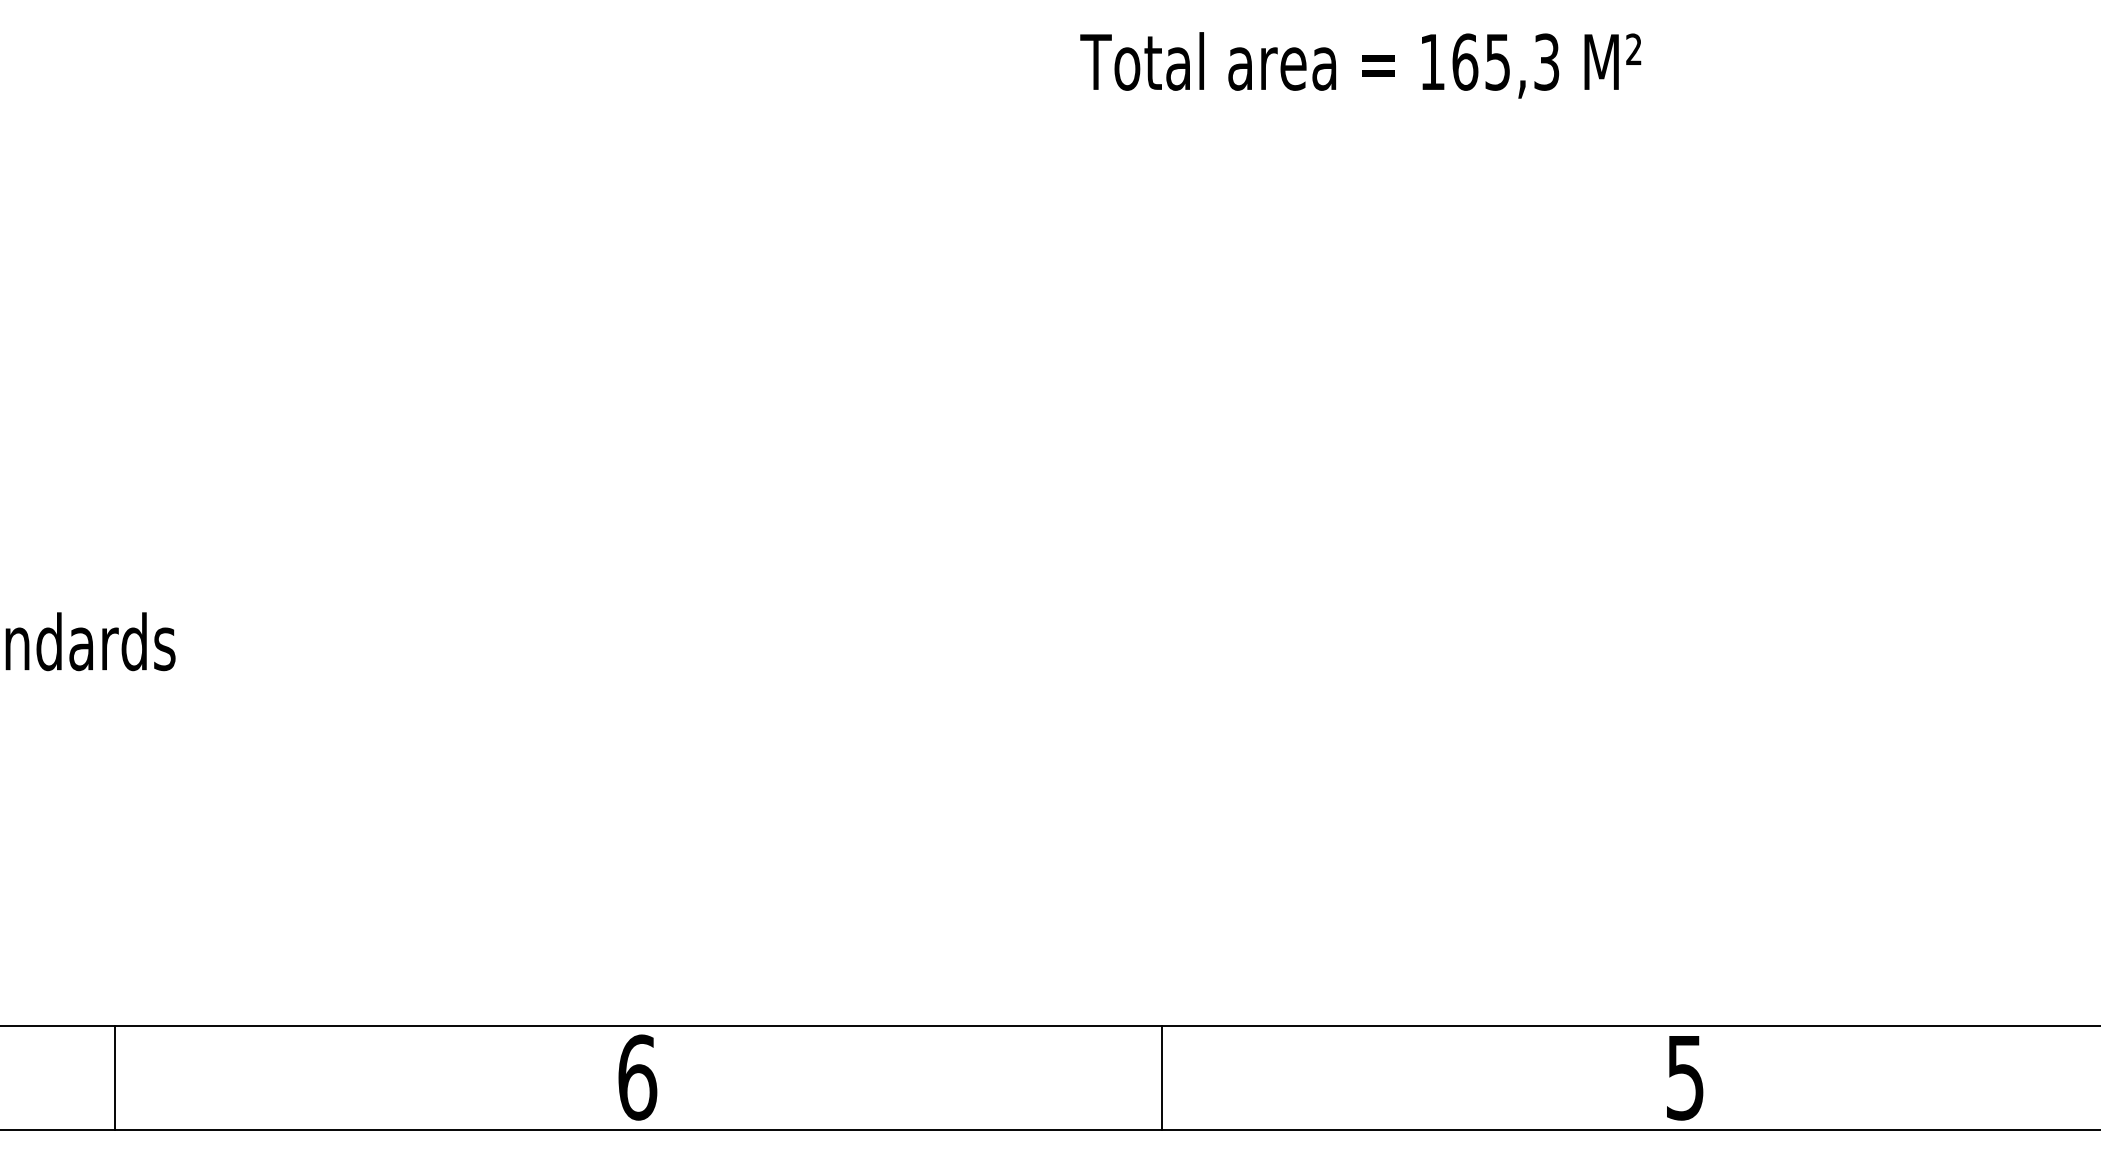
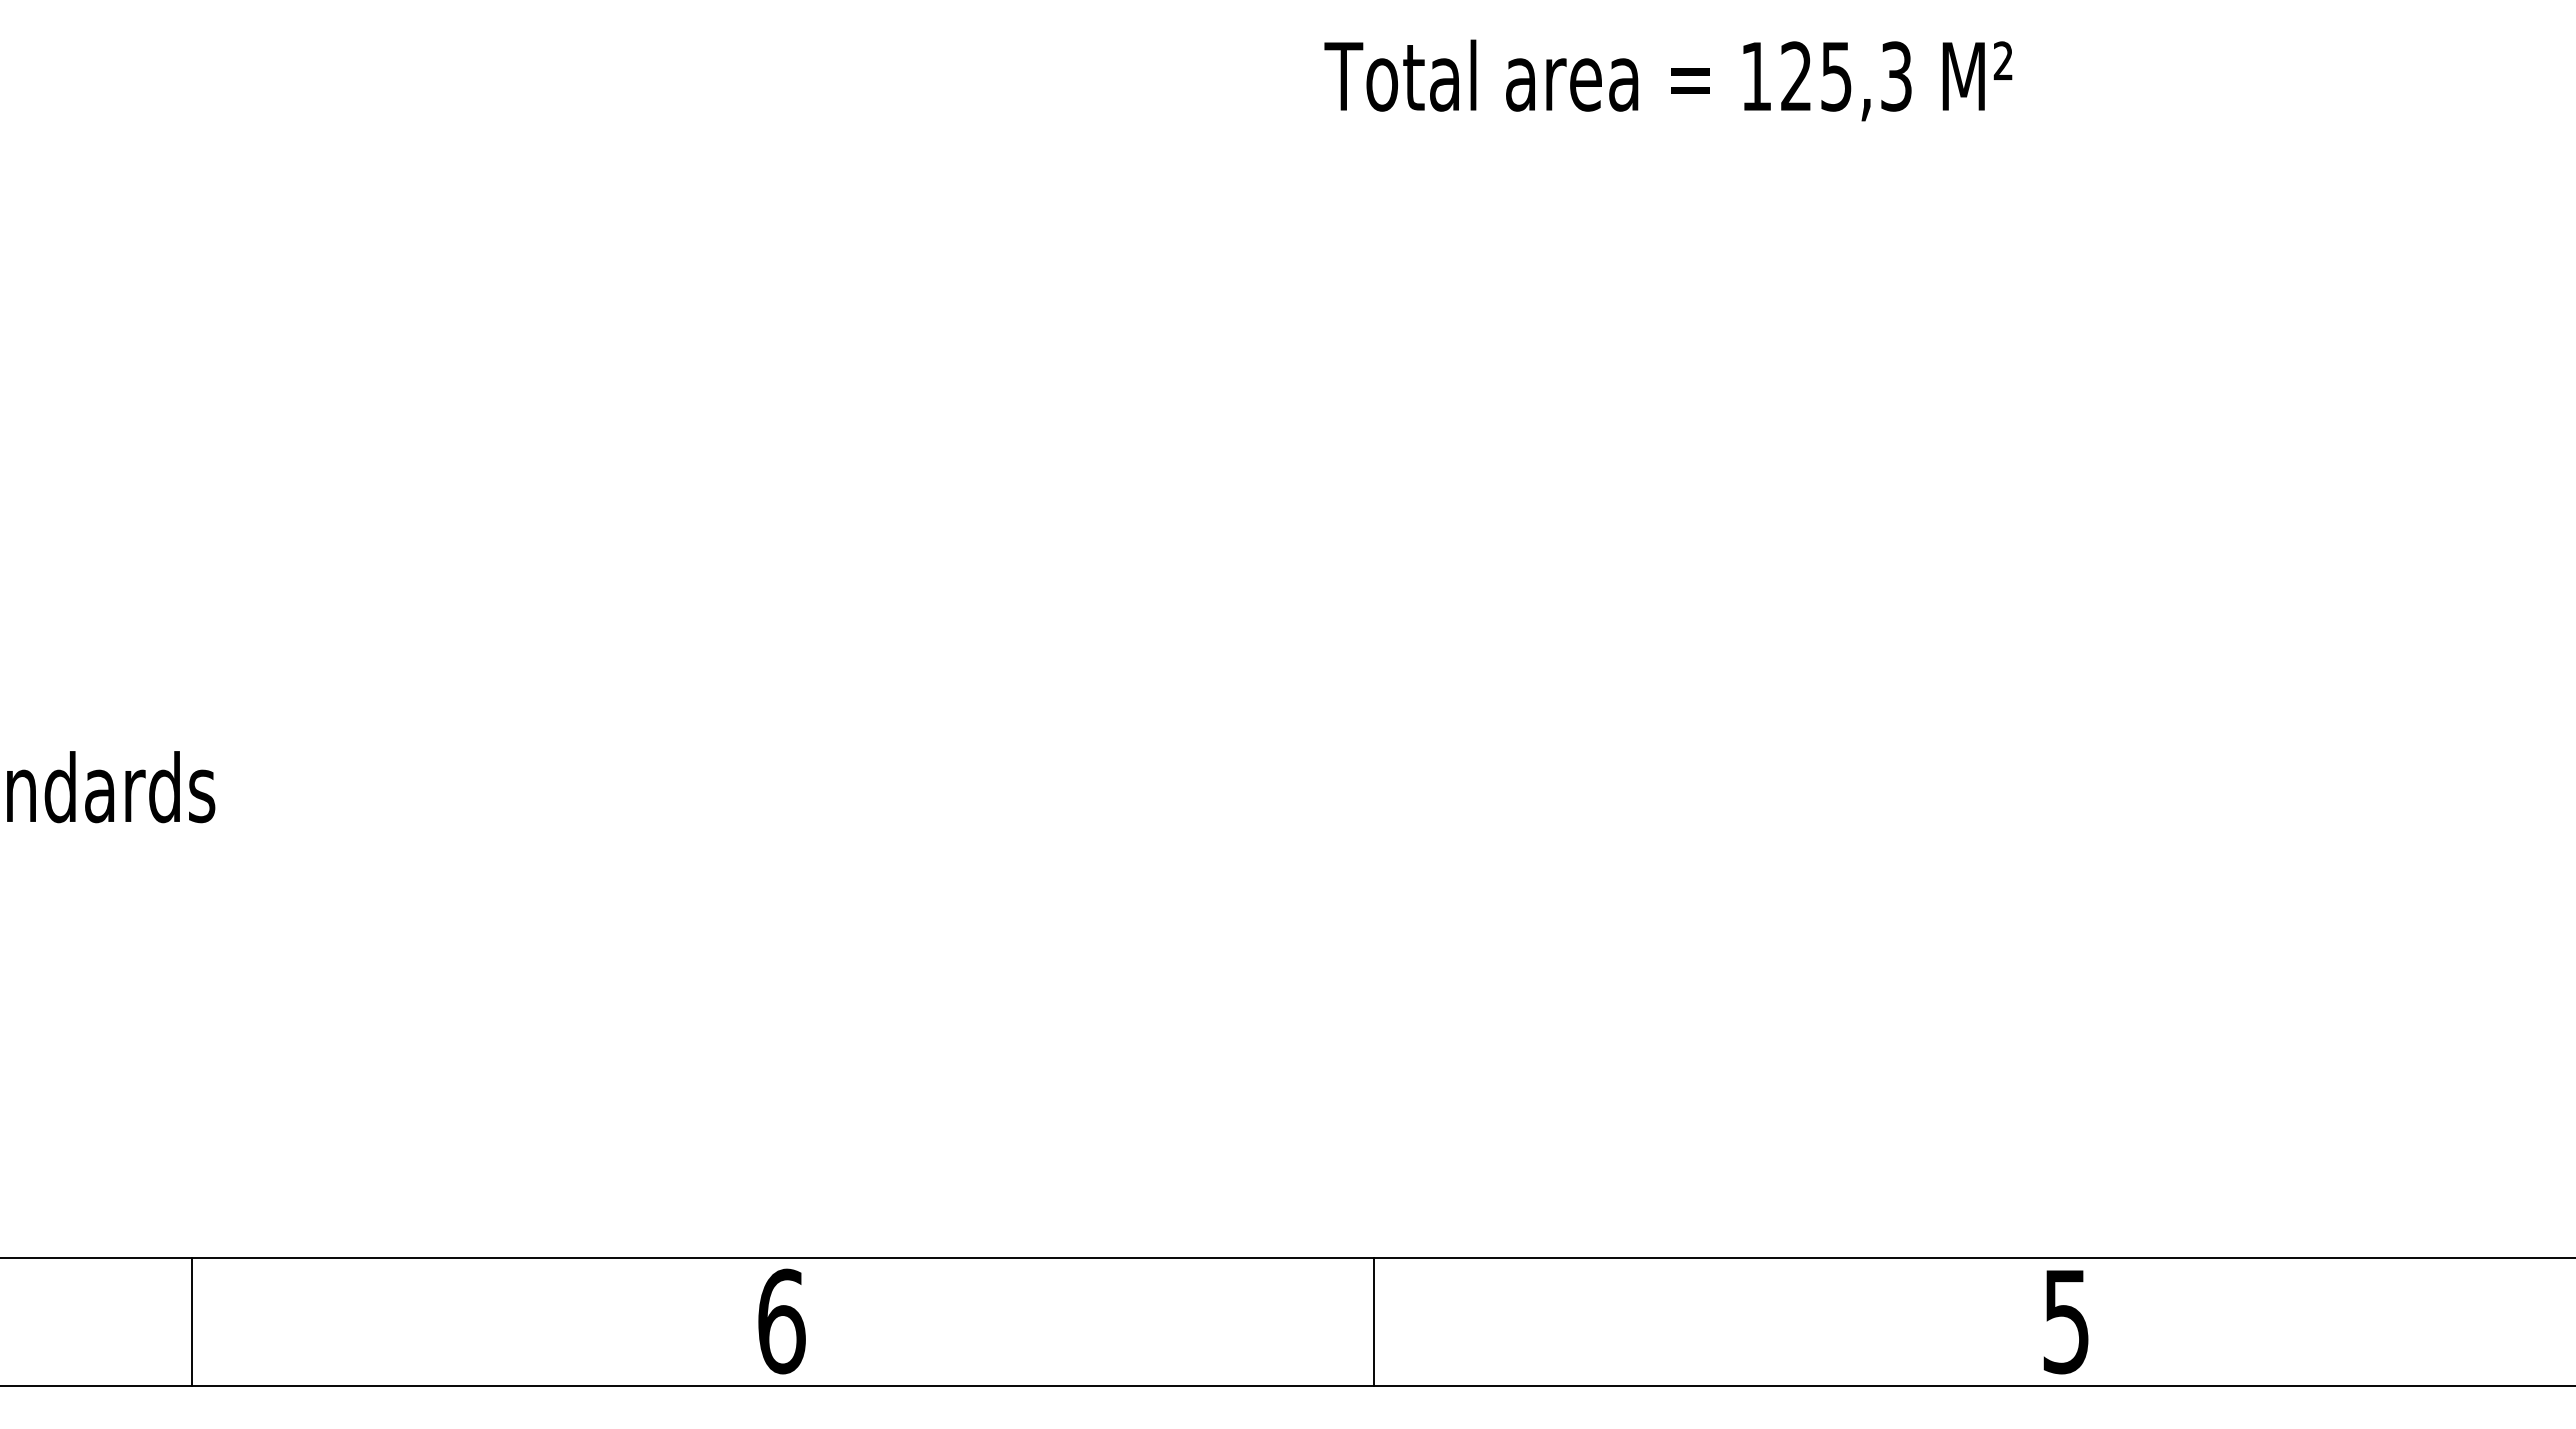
text: (1465, 62) -> (1796, 76), 165,3 -> 125,3
line: (114, 1077) -> (192, 1321), moved
line: (1162, 1077) -> (1374, 1321), moved

